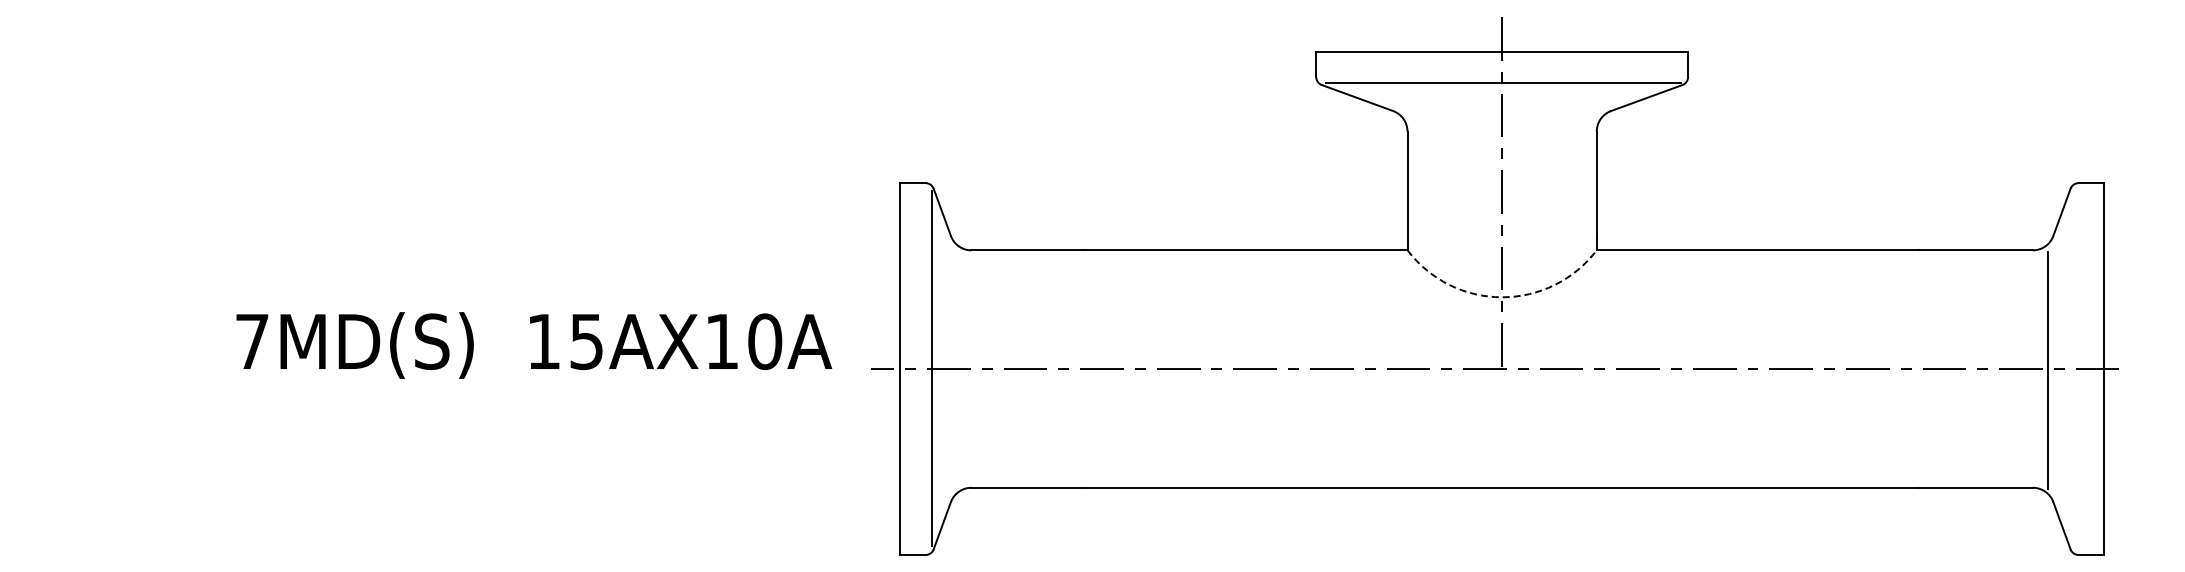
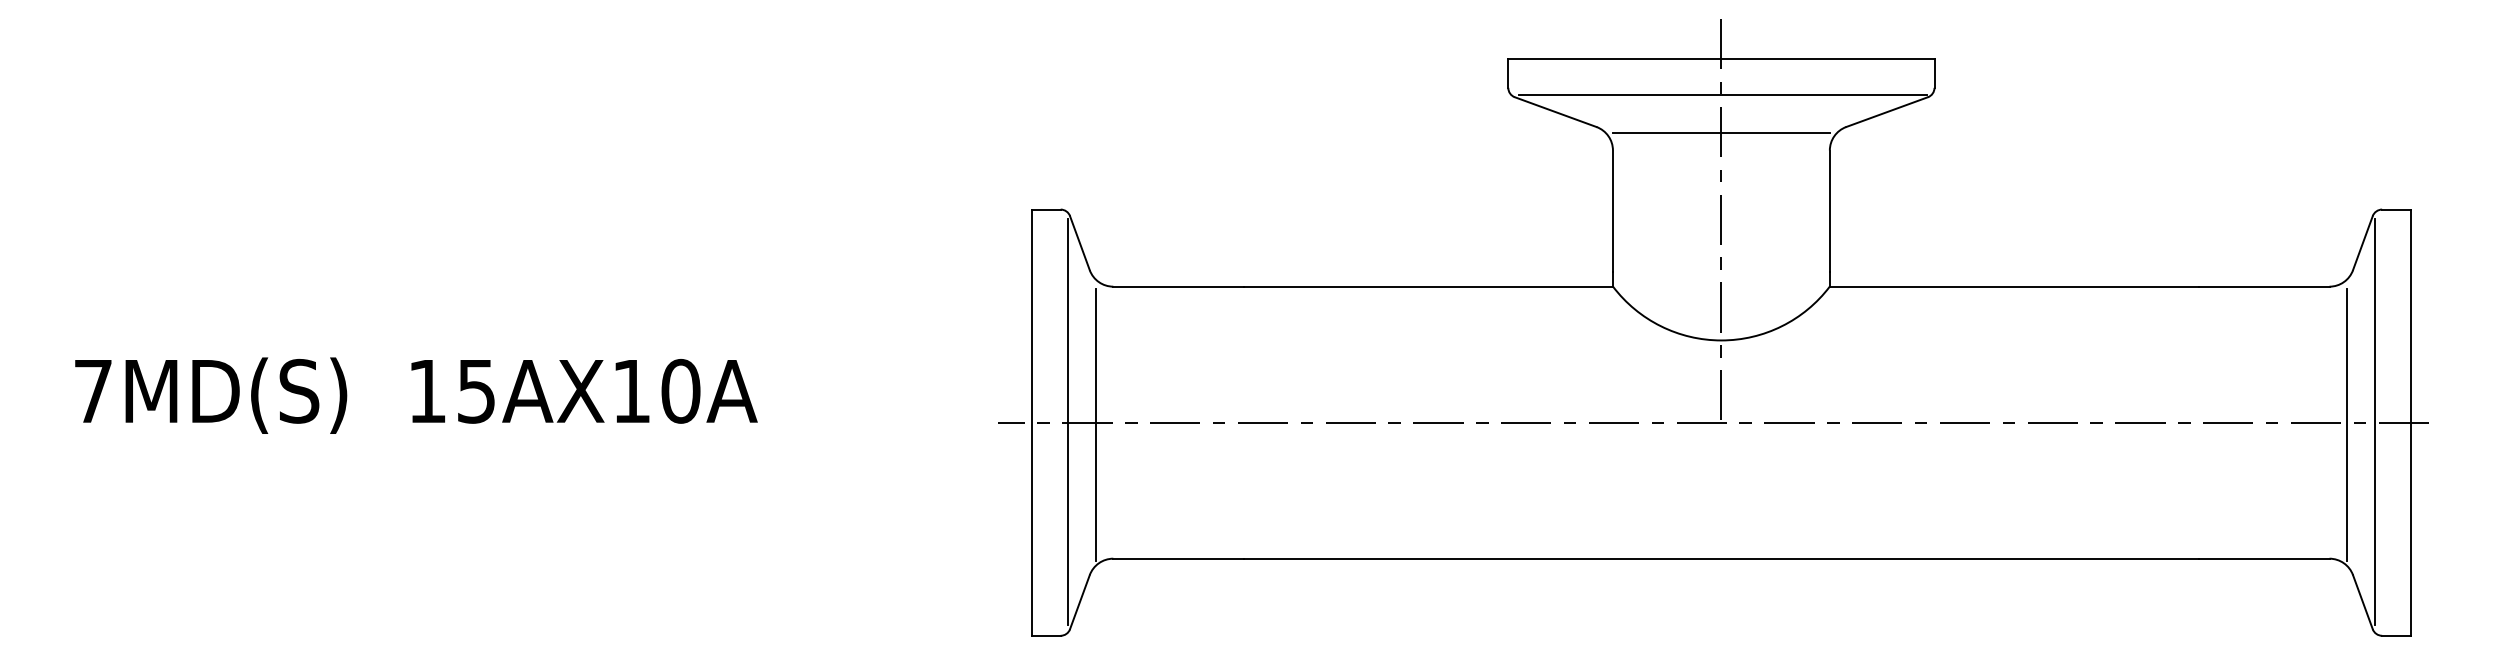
line: (1501, 116) -> (1720, 133), added
arc: (1502, 297) -> (1721, 340), dashed -> solid
text: (534, 345) -> (416, 395), moved
line: (2072, 368) -> (2374, 422), added
line: (956, 370) -> (1096, 424), added

